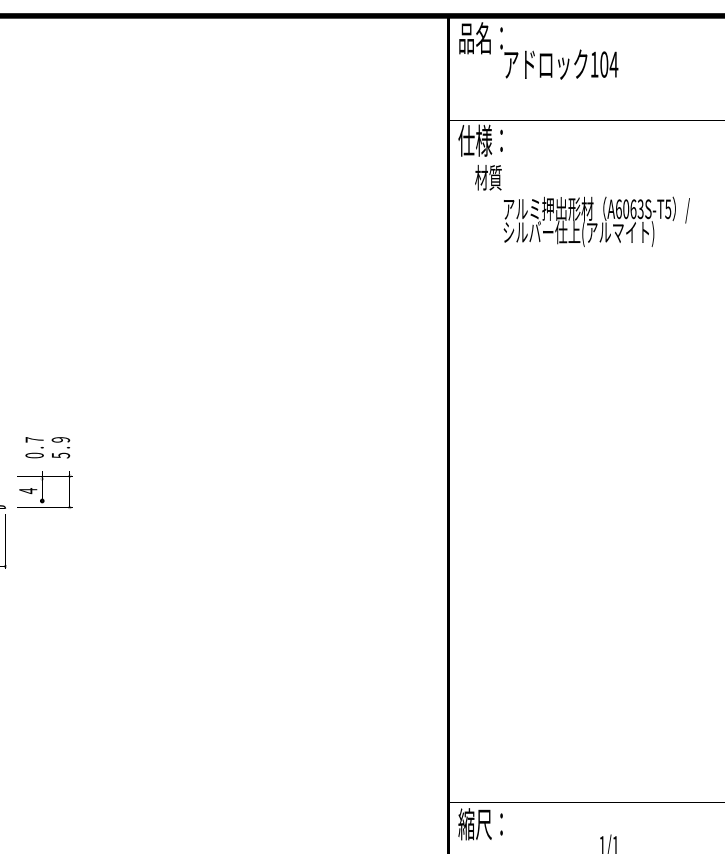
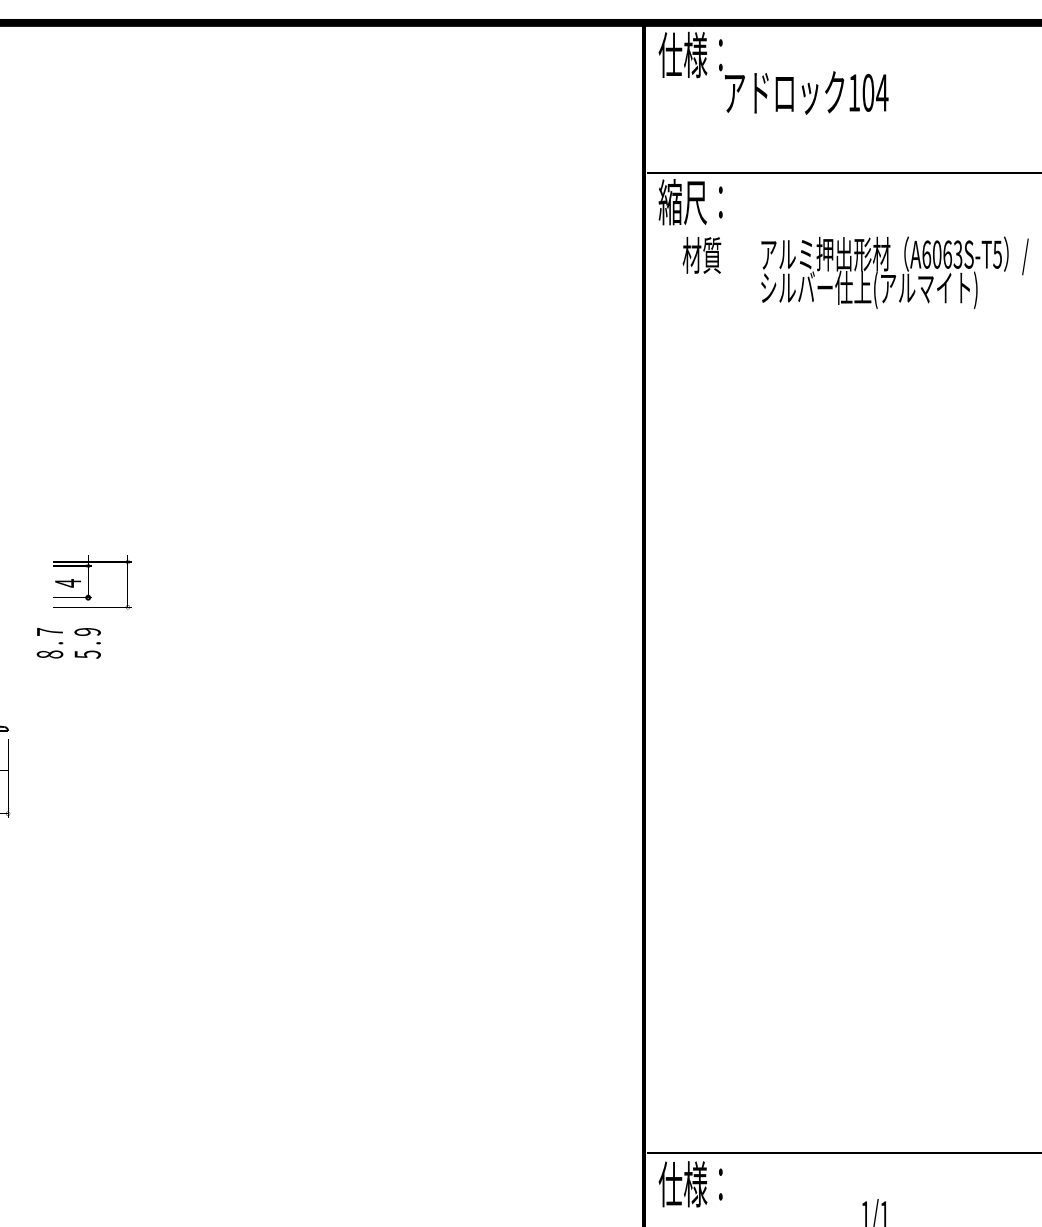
text: (475, 38) -> (683, 55), 品名： -> 仕様：
text: (475, 140) -> (683, 201), 仕様： -> 縮尺：
text: (596, 221) -> (894, 272), moved
text: (35, 455) -> (51, 654), 0 -> 8
part: (44, 489) -> (91, 581), moved
text: (475, 824) -> (683, 1184), 縮尺： -> 仕様：

